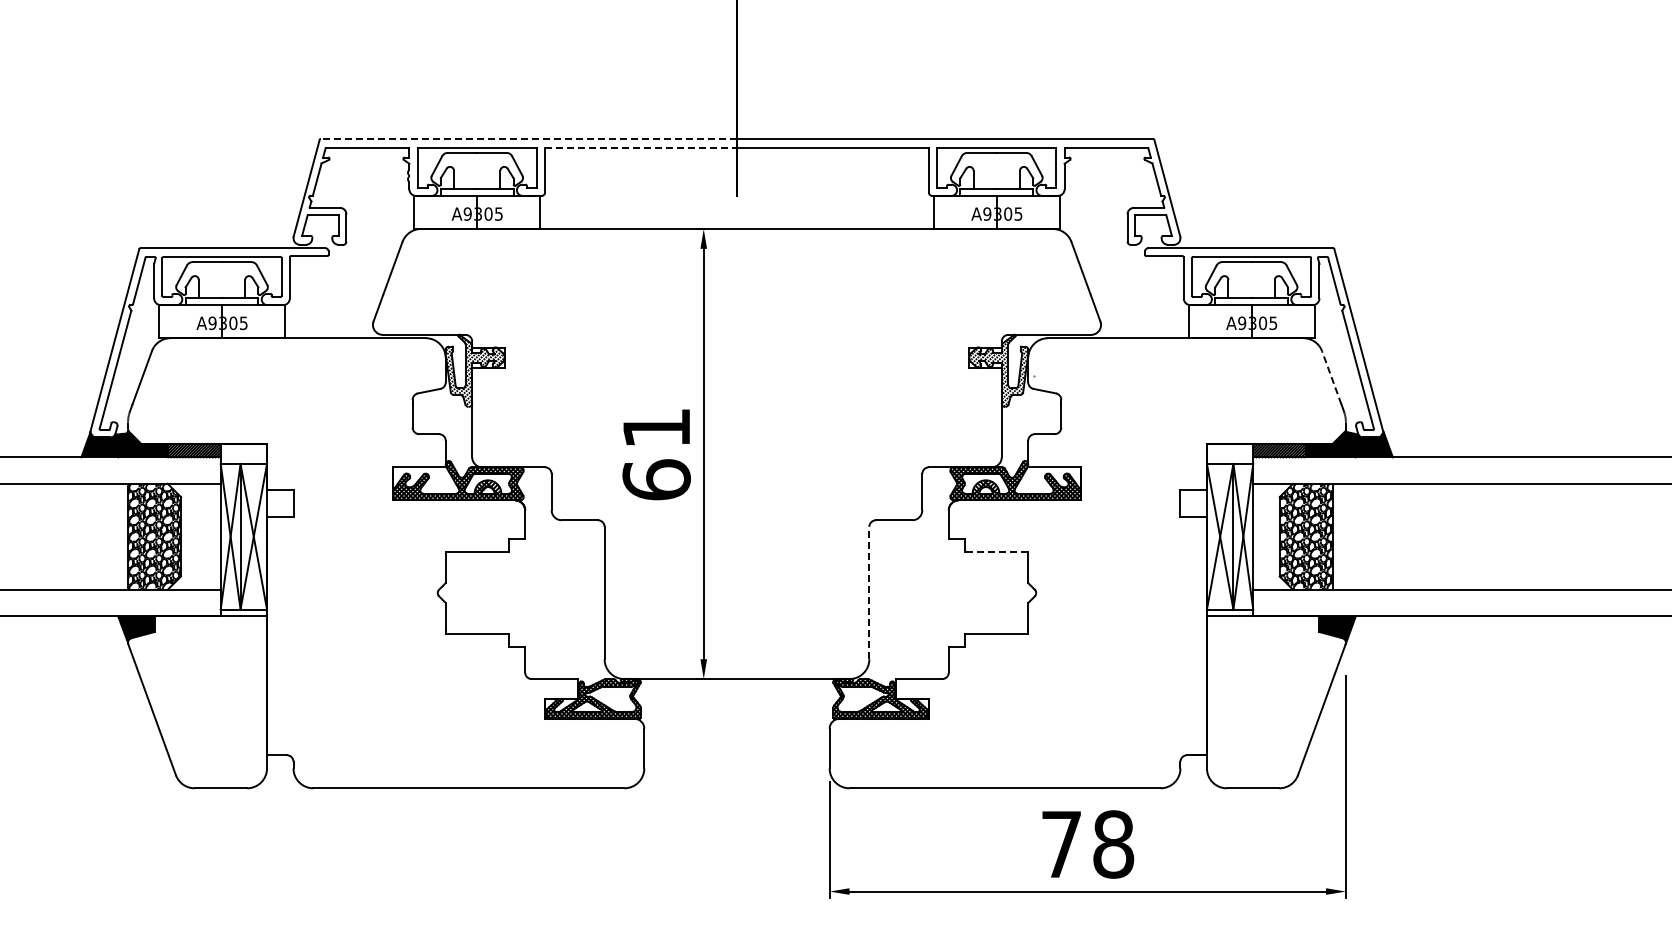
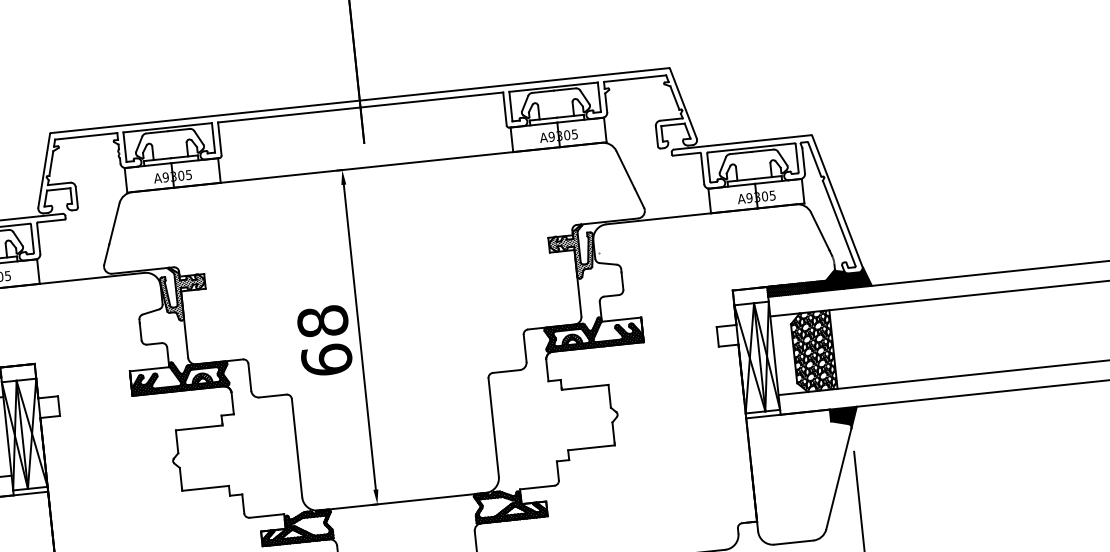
line: (528, 138) -> (205, 116), dashed -> solid
line: (641, 148) -> (289, 115), dashed -> solid
line: (1331, 377) -> (820, 231), dashed -> solid
text: (656, 427) -> (322, 321), 61 -> 68
line: (996, 552) -> (584, 387), dashed -> solid
line: (869, 592) -> (493, 427), dashed -> solid

